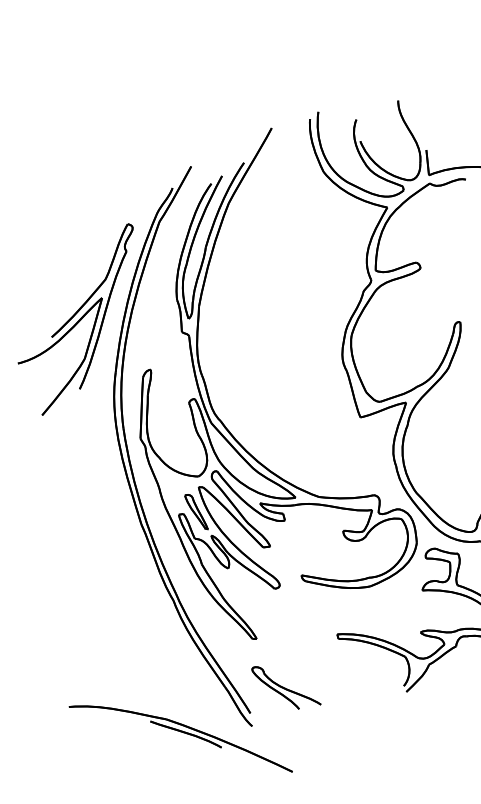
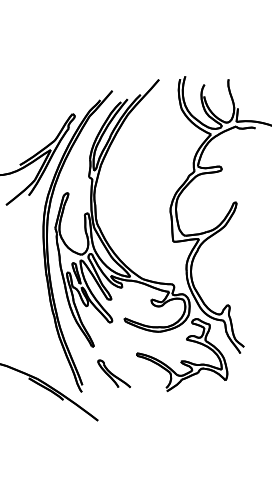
part: (284, 685) -> (113, 373), moved

